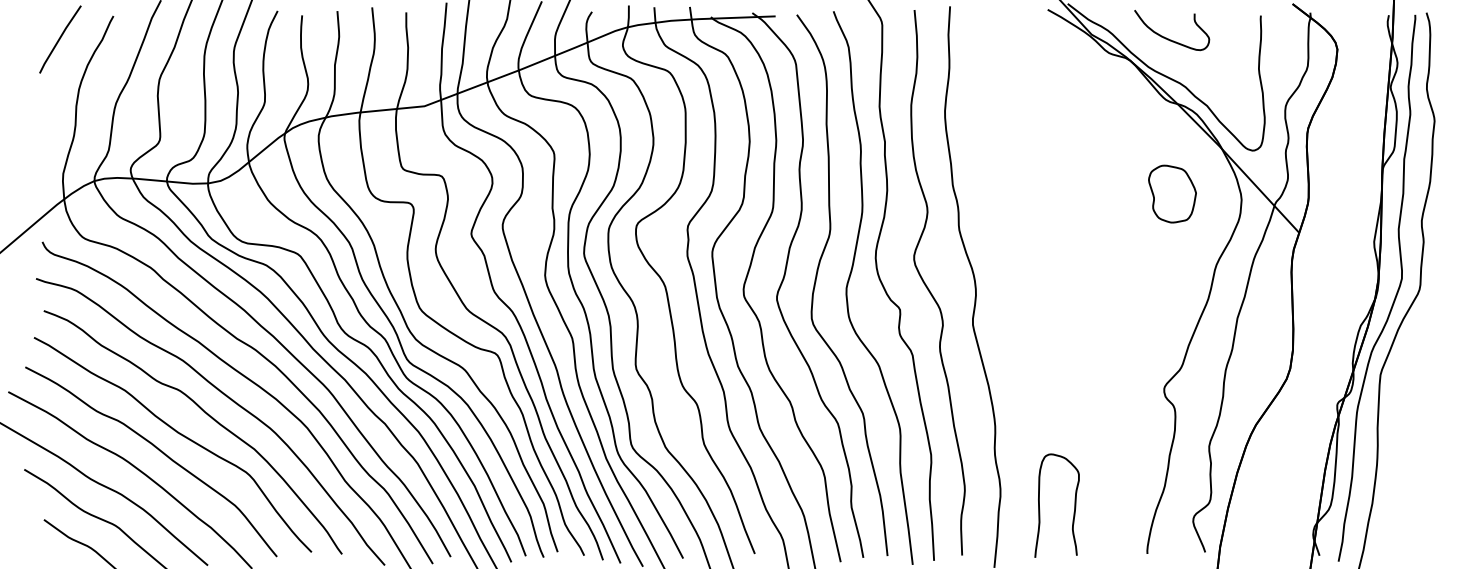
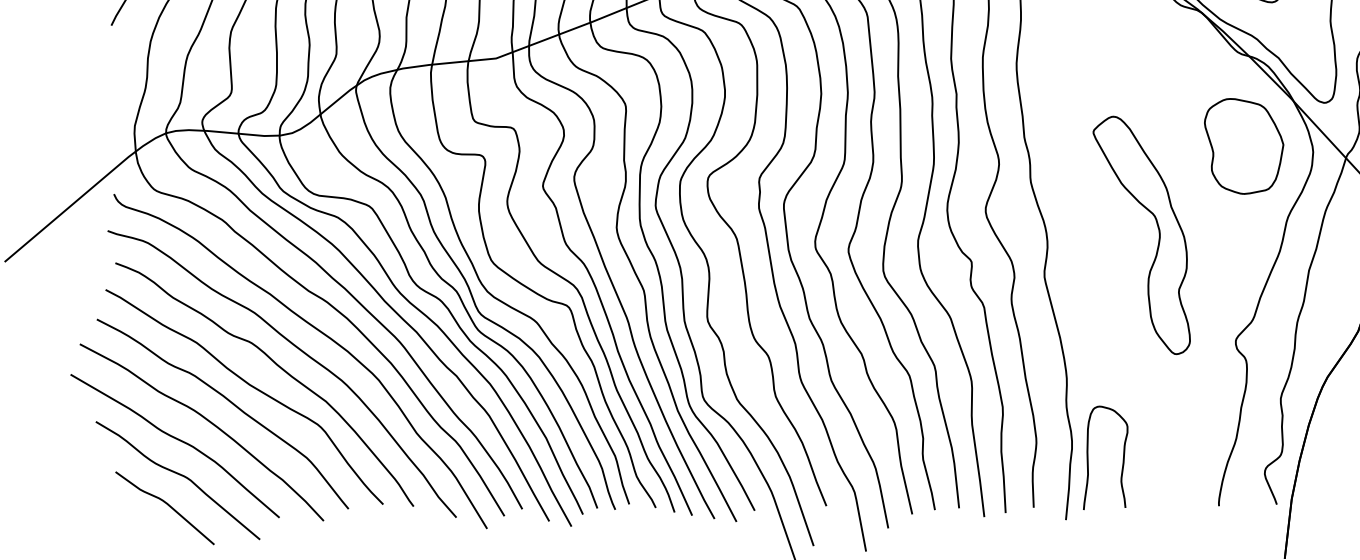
part: (1172, 193) -> (1244, 145), size x1.67
part: (1086, 277) -> (1158, 229), added
curve: (1040, 510) -> (1089, 462), moved

